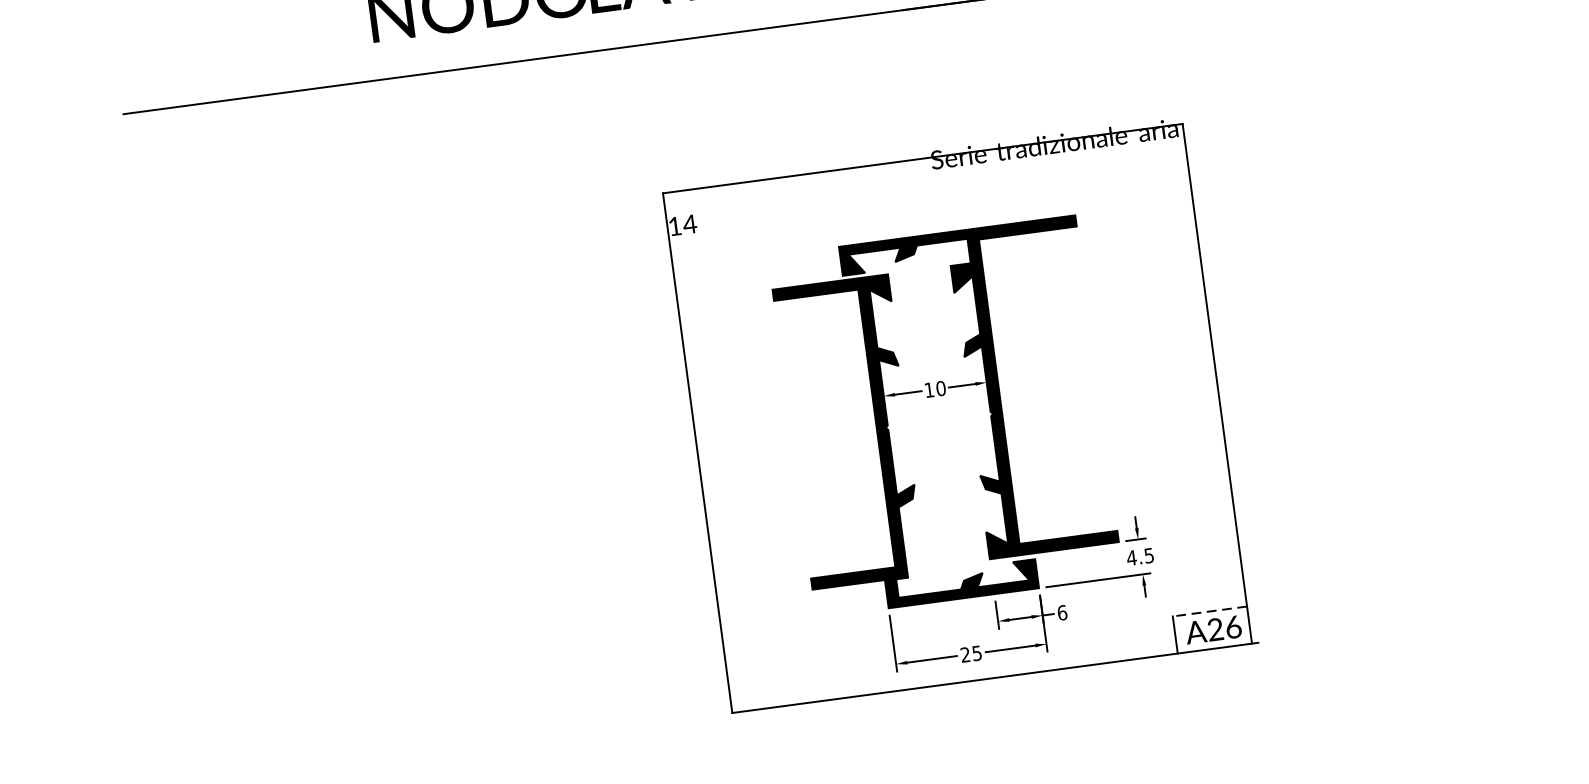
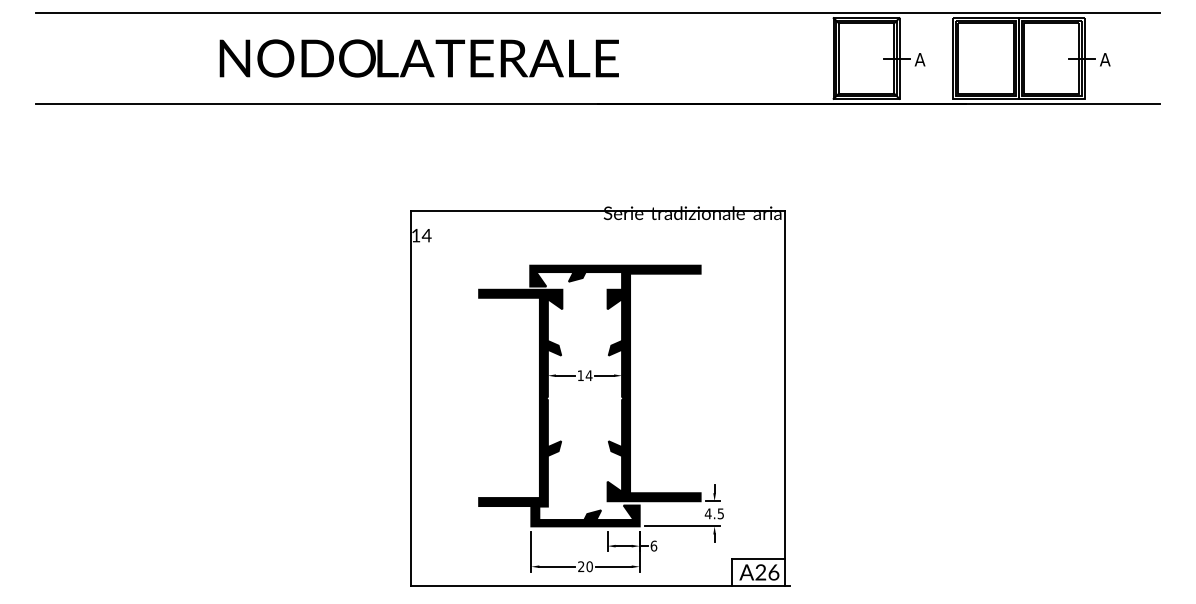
text: (940, 388) -> (588, 375), 10 -> 14
line: (1209, 612) -> (758, 559), dashed -> solid
text: (976, 653) -> (589, 566), 25 -> 20

